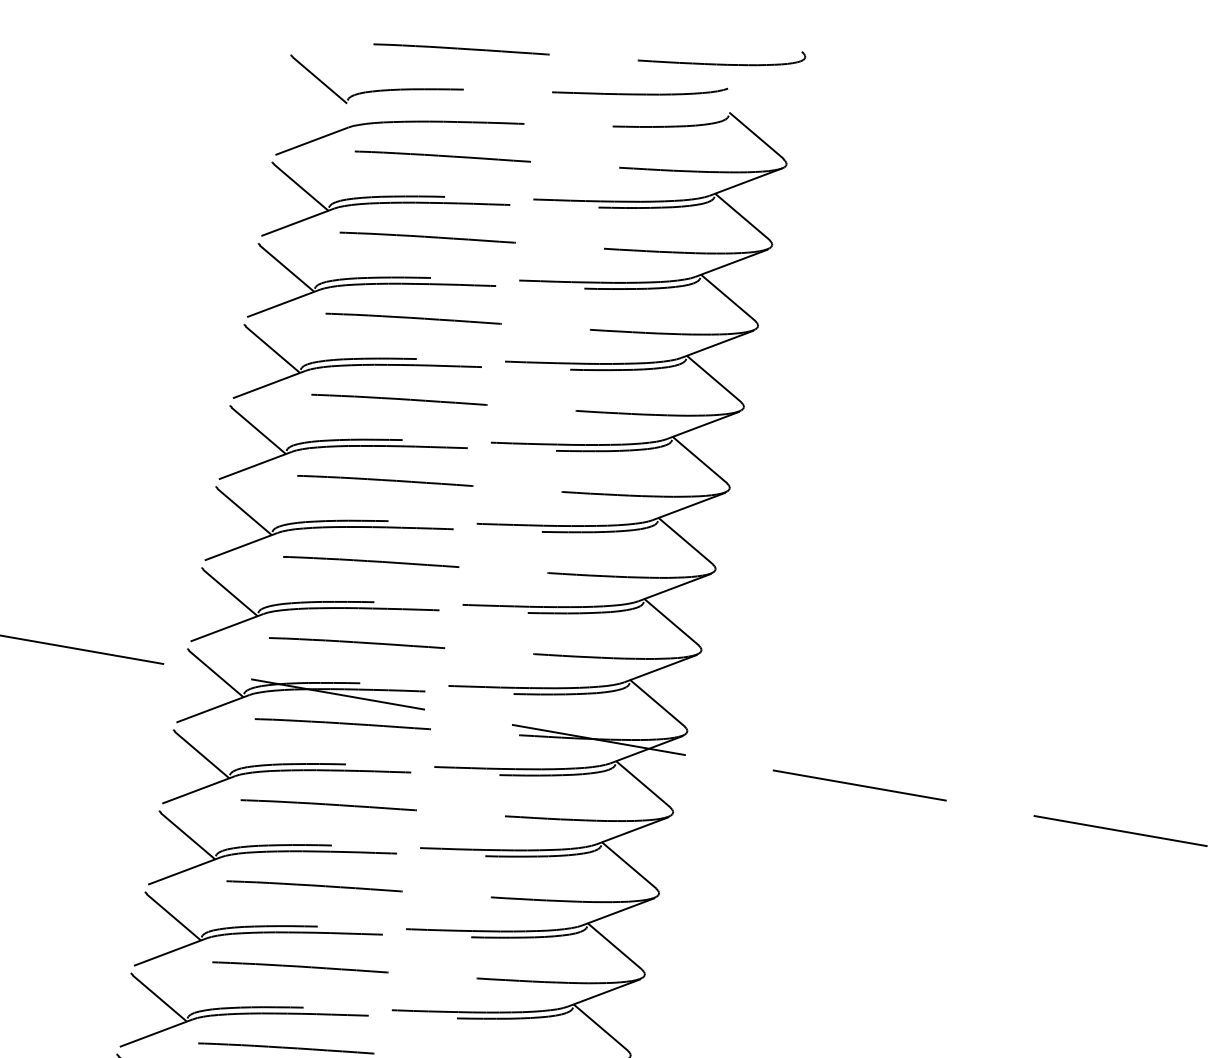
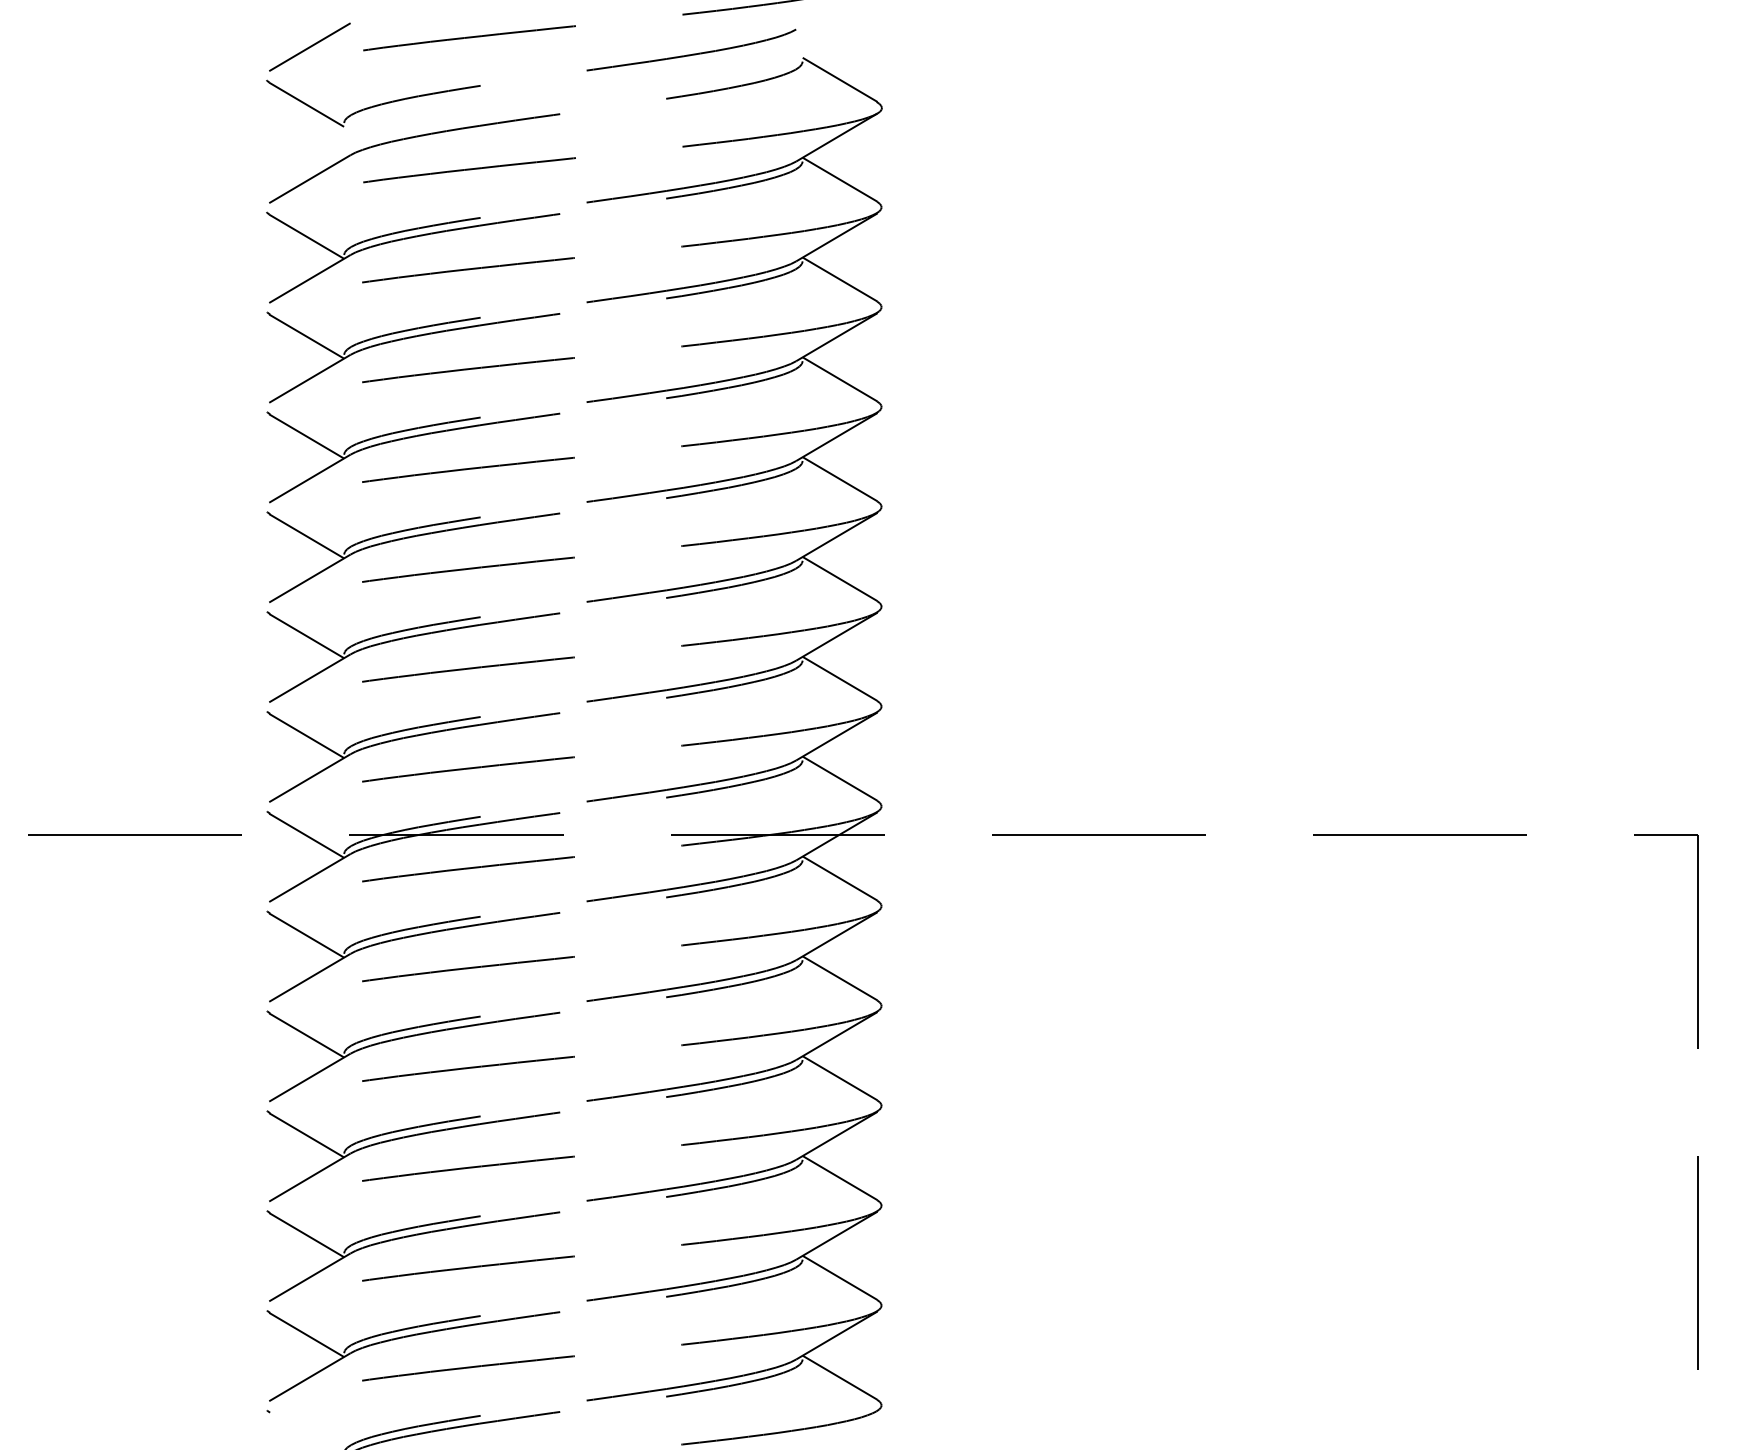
line: (330, 34) -> (309, 47), added

